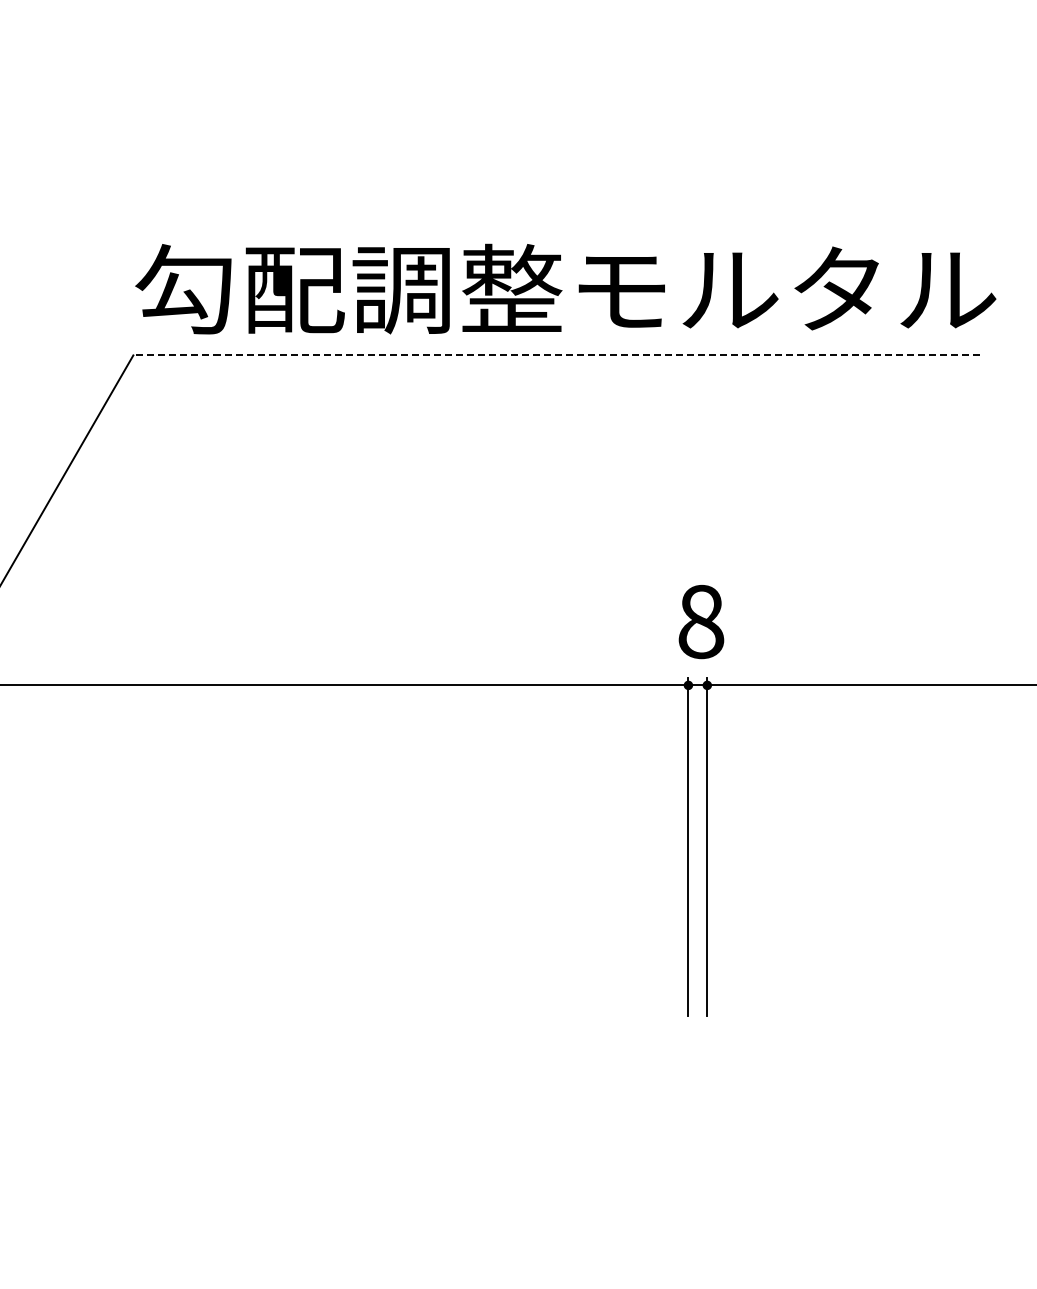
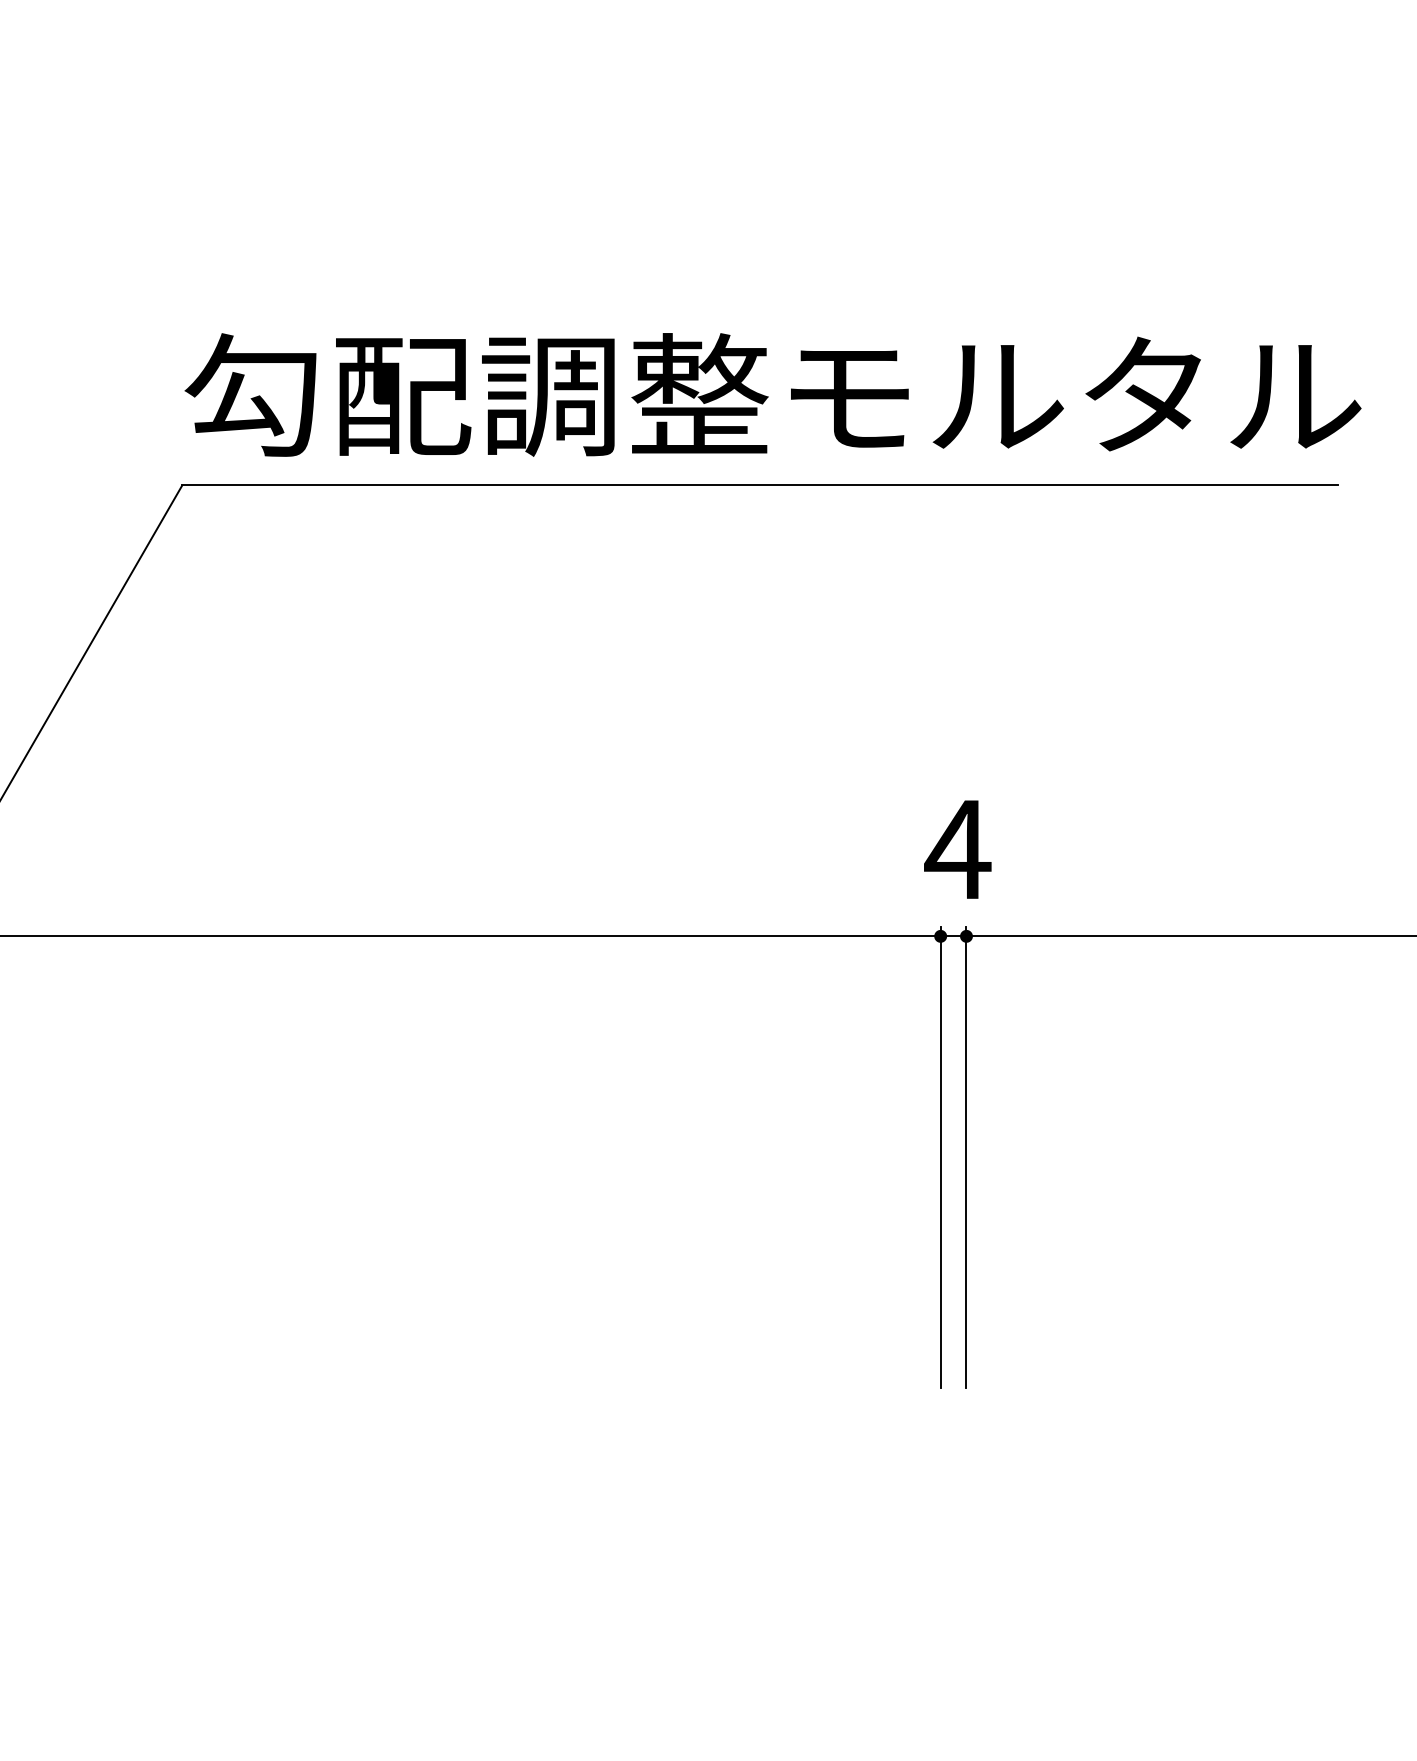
line: (555, 355) -> (759, 485), dashed -> solid
text: (700, 621) -> (957, 849), 8 -> 4

